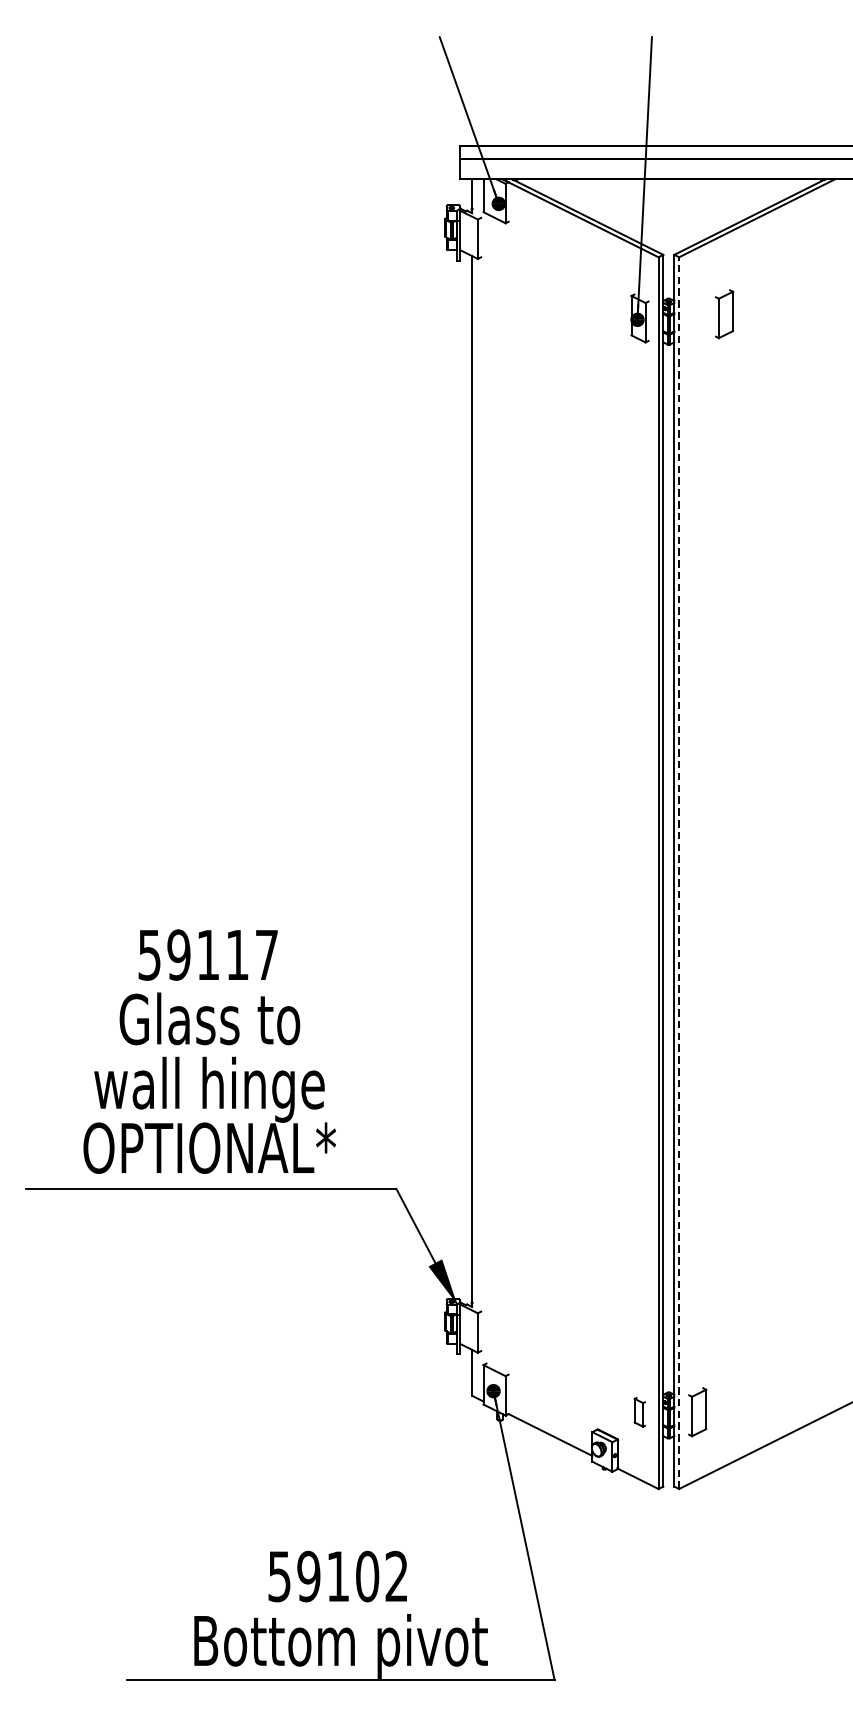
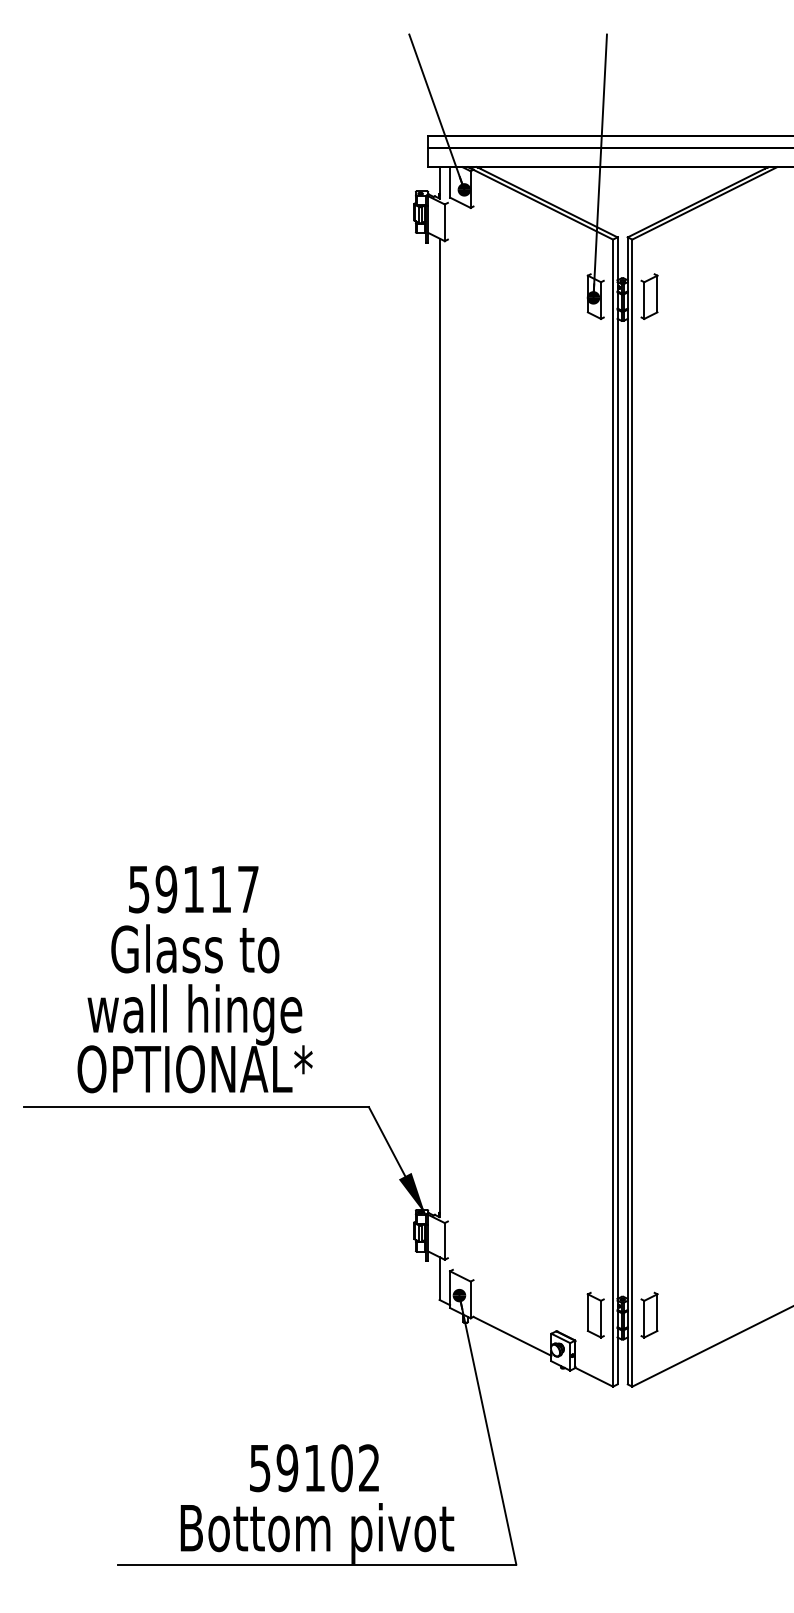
part: (724, 314) -> (649, 296), moved
line: (679, 873) -> (632, 813), dashed -> solid
part: (639, 1412) -> (595, 1315), size x1.67

